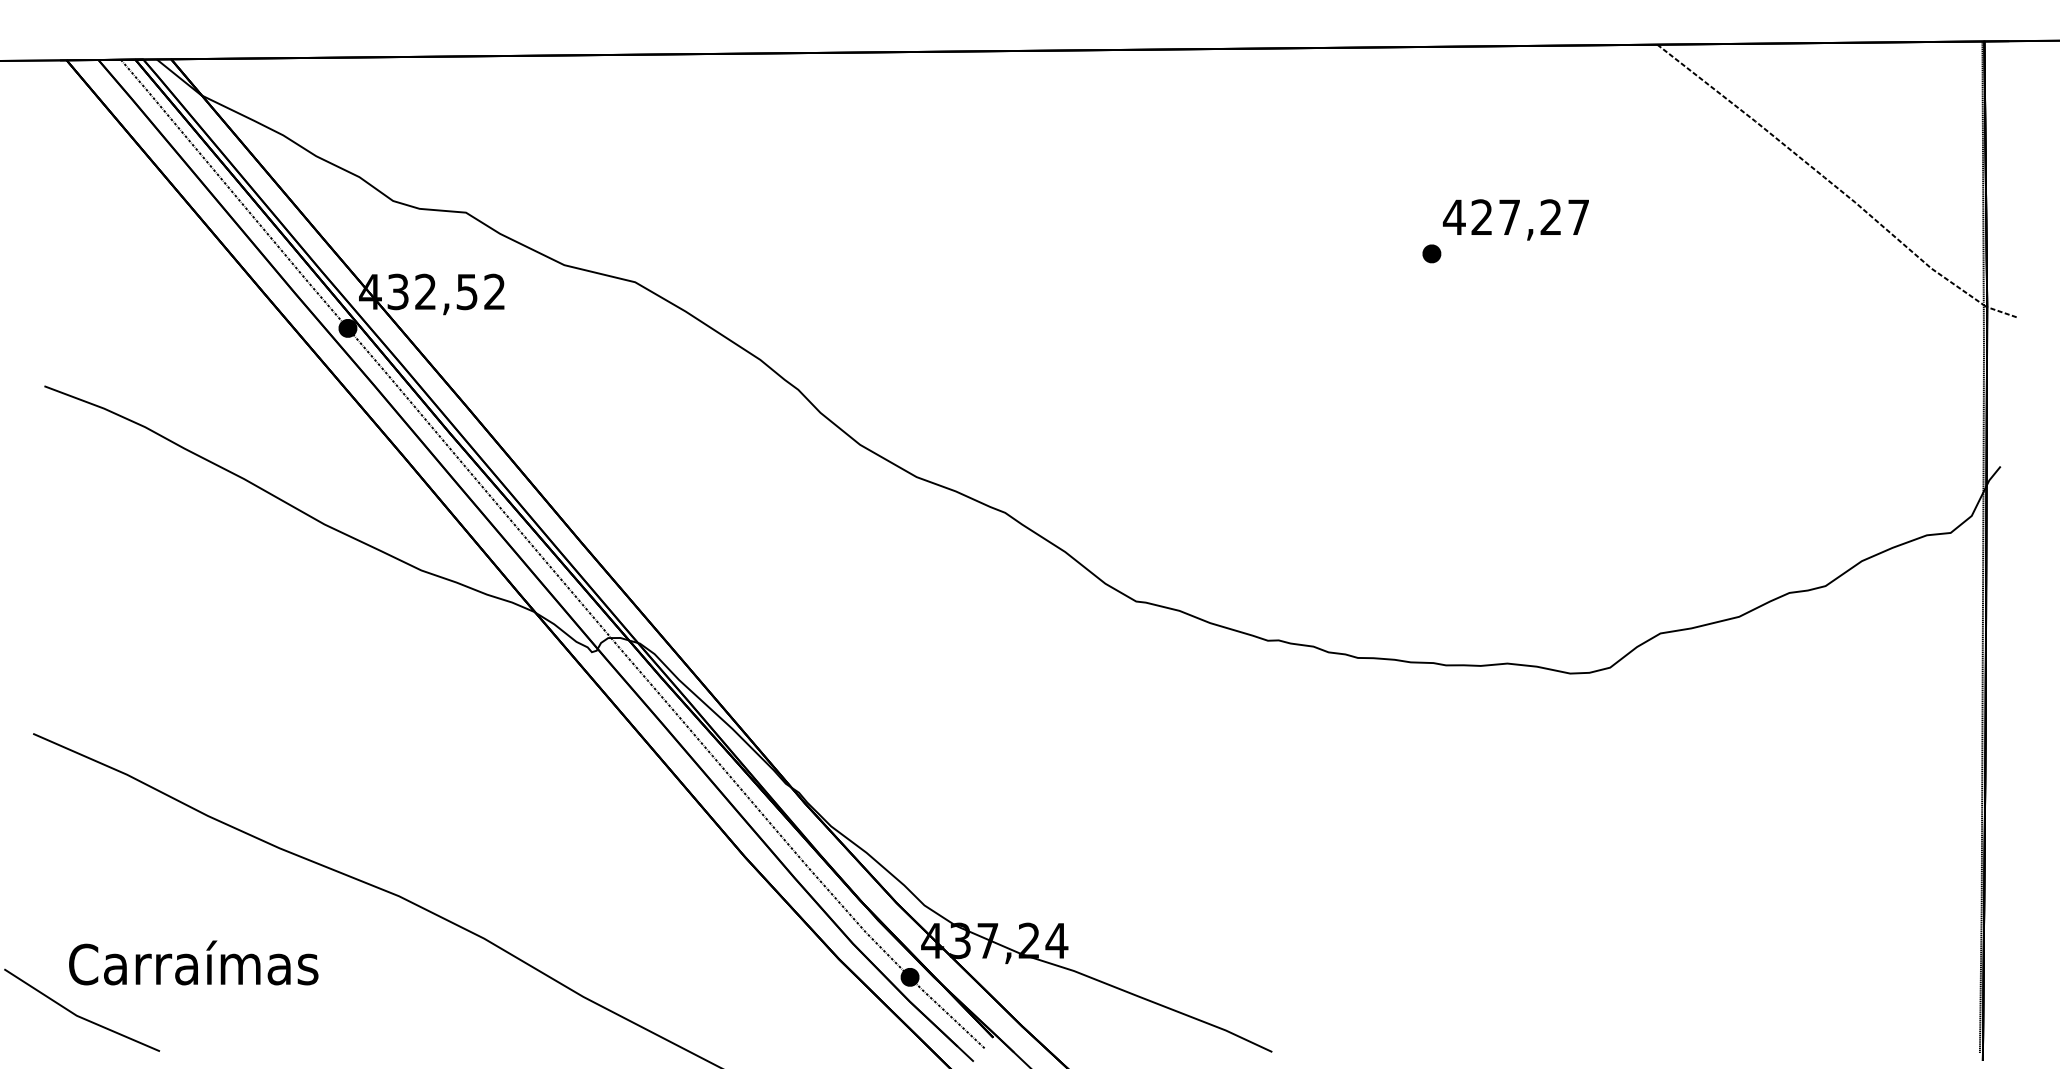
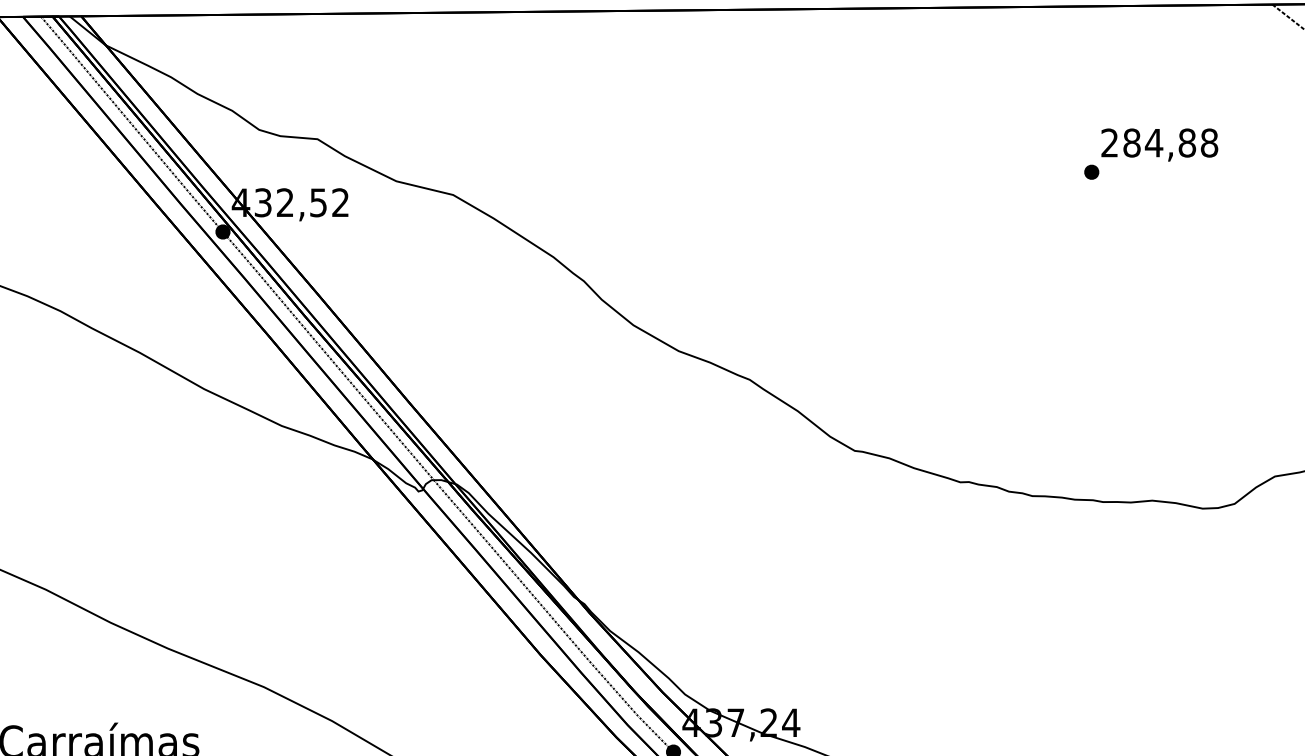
text: (1515, 217) -> (1158, 143), 427,27 -> 284,88

